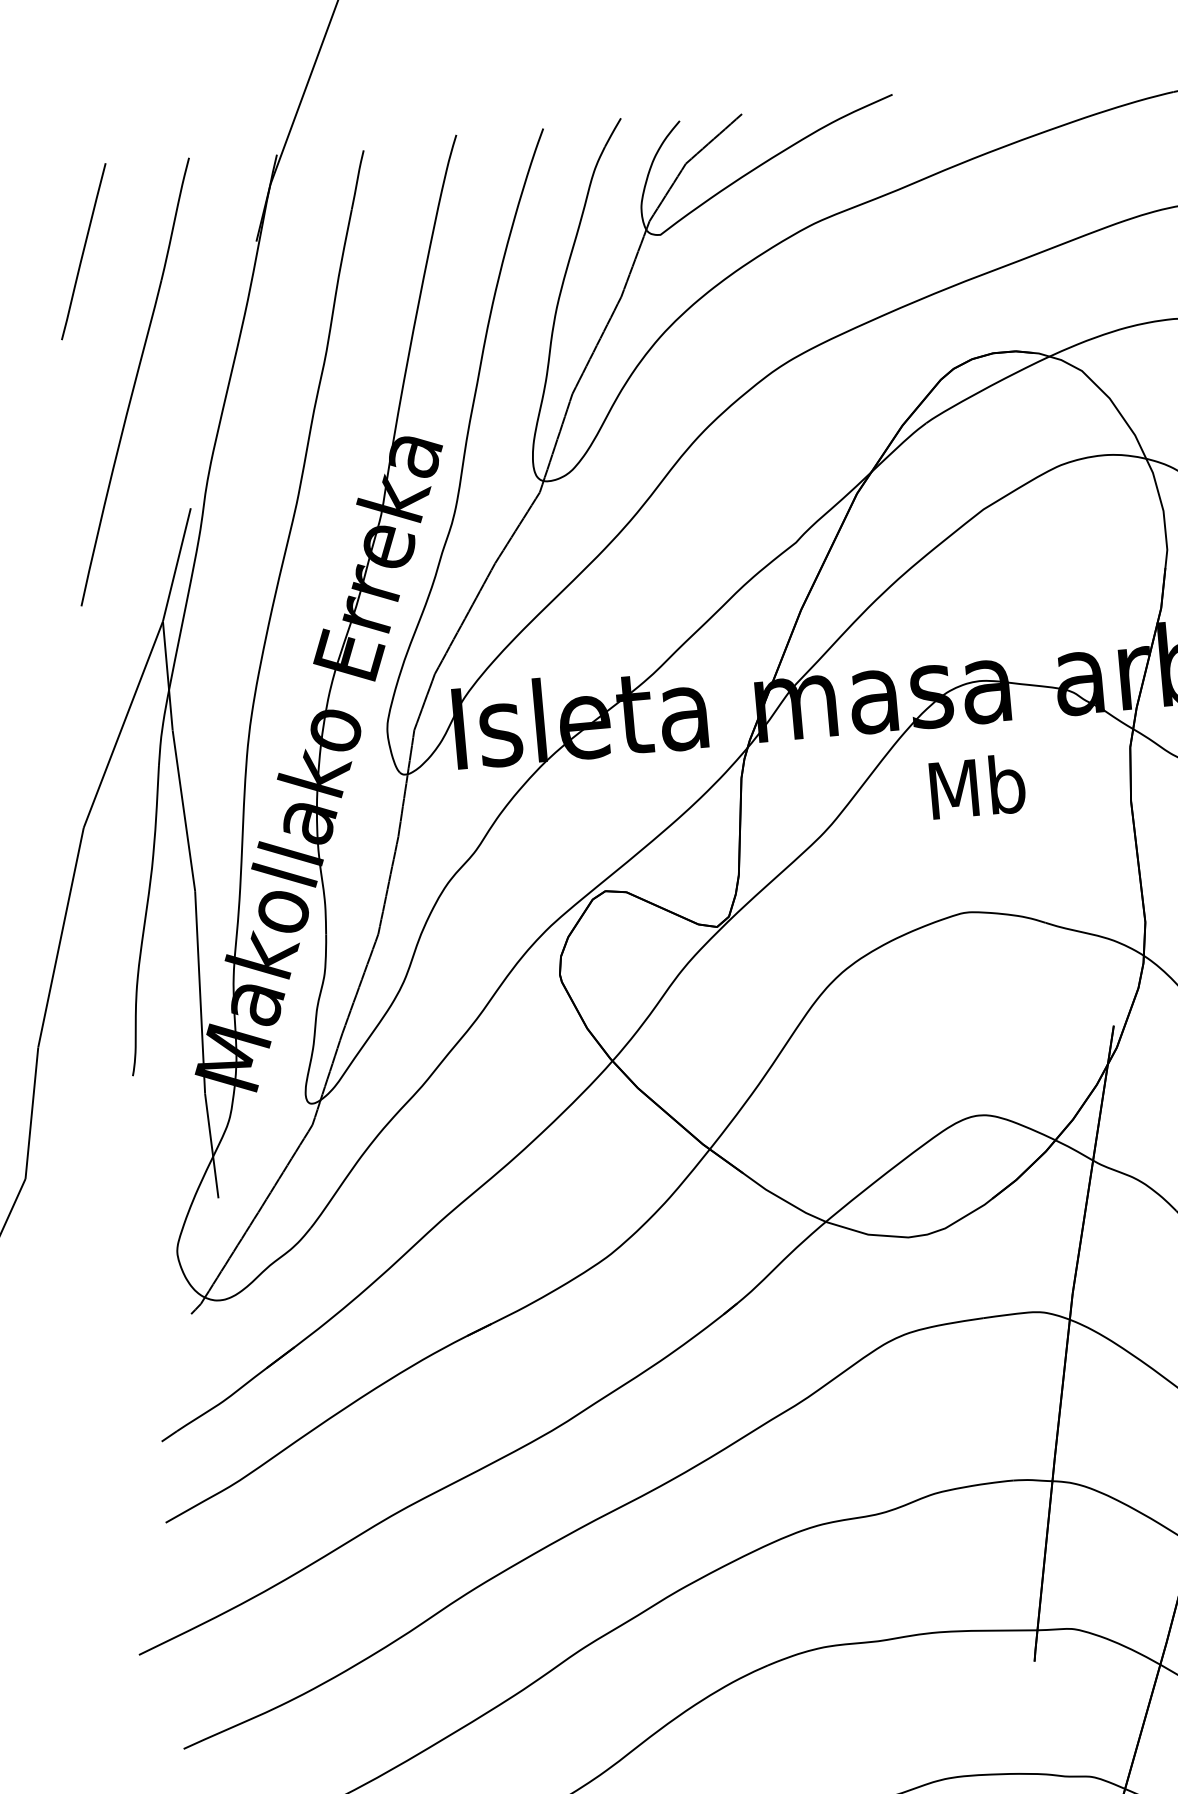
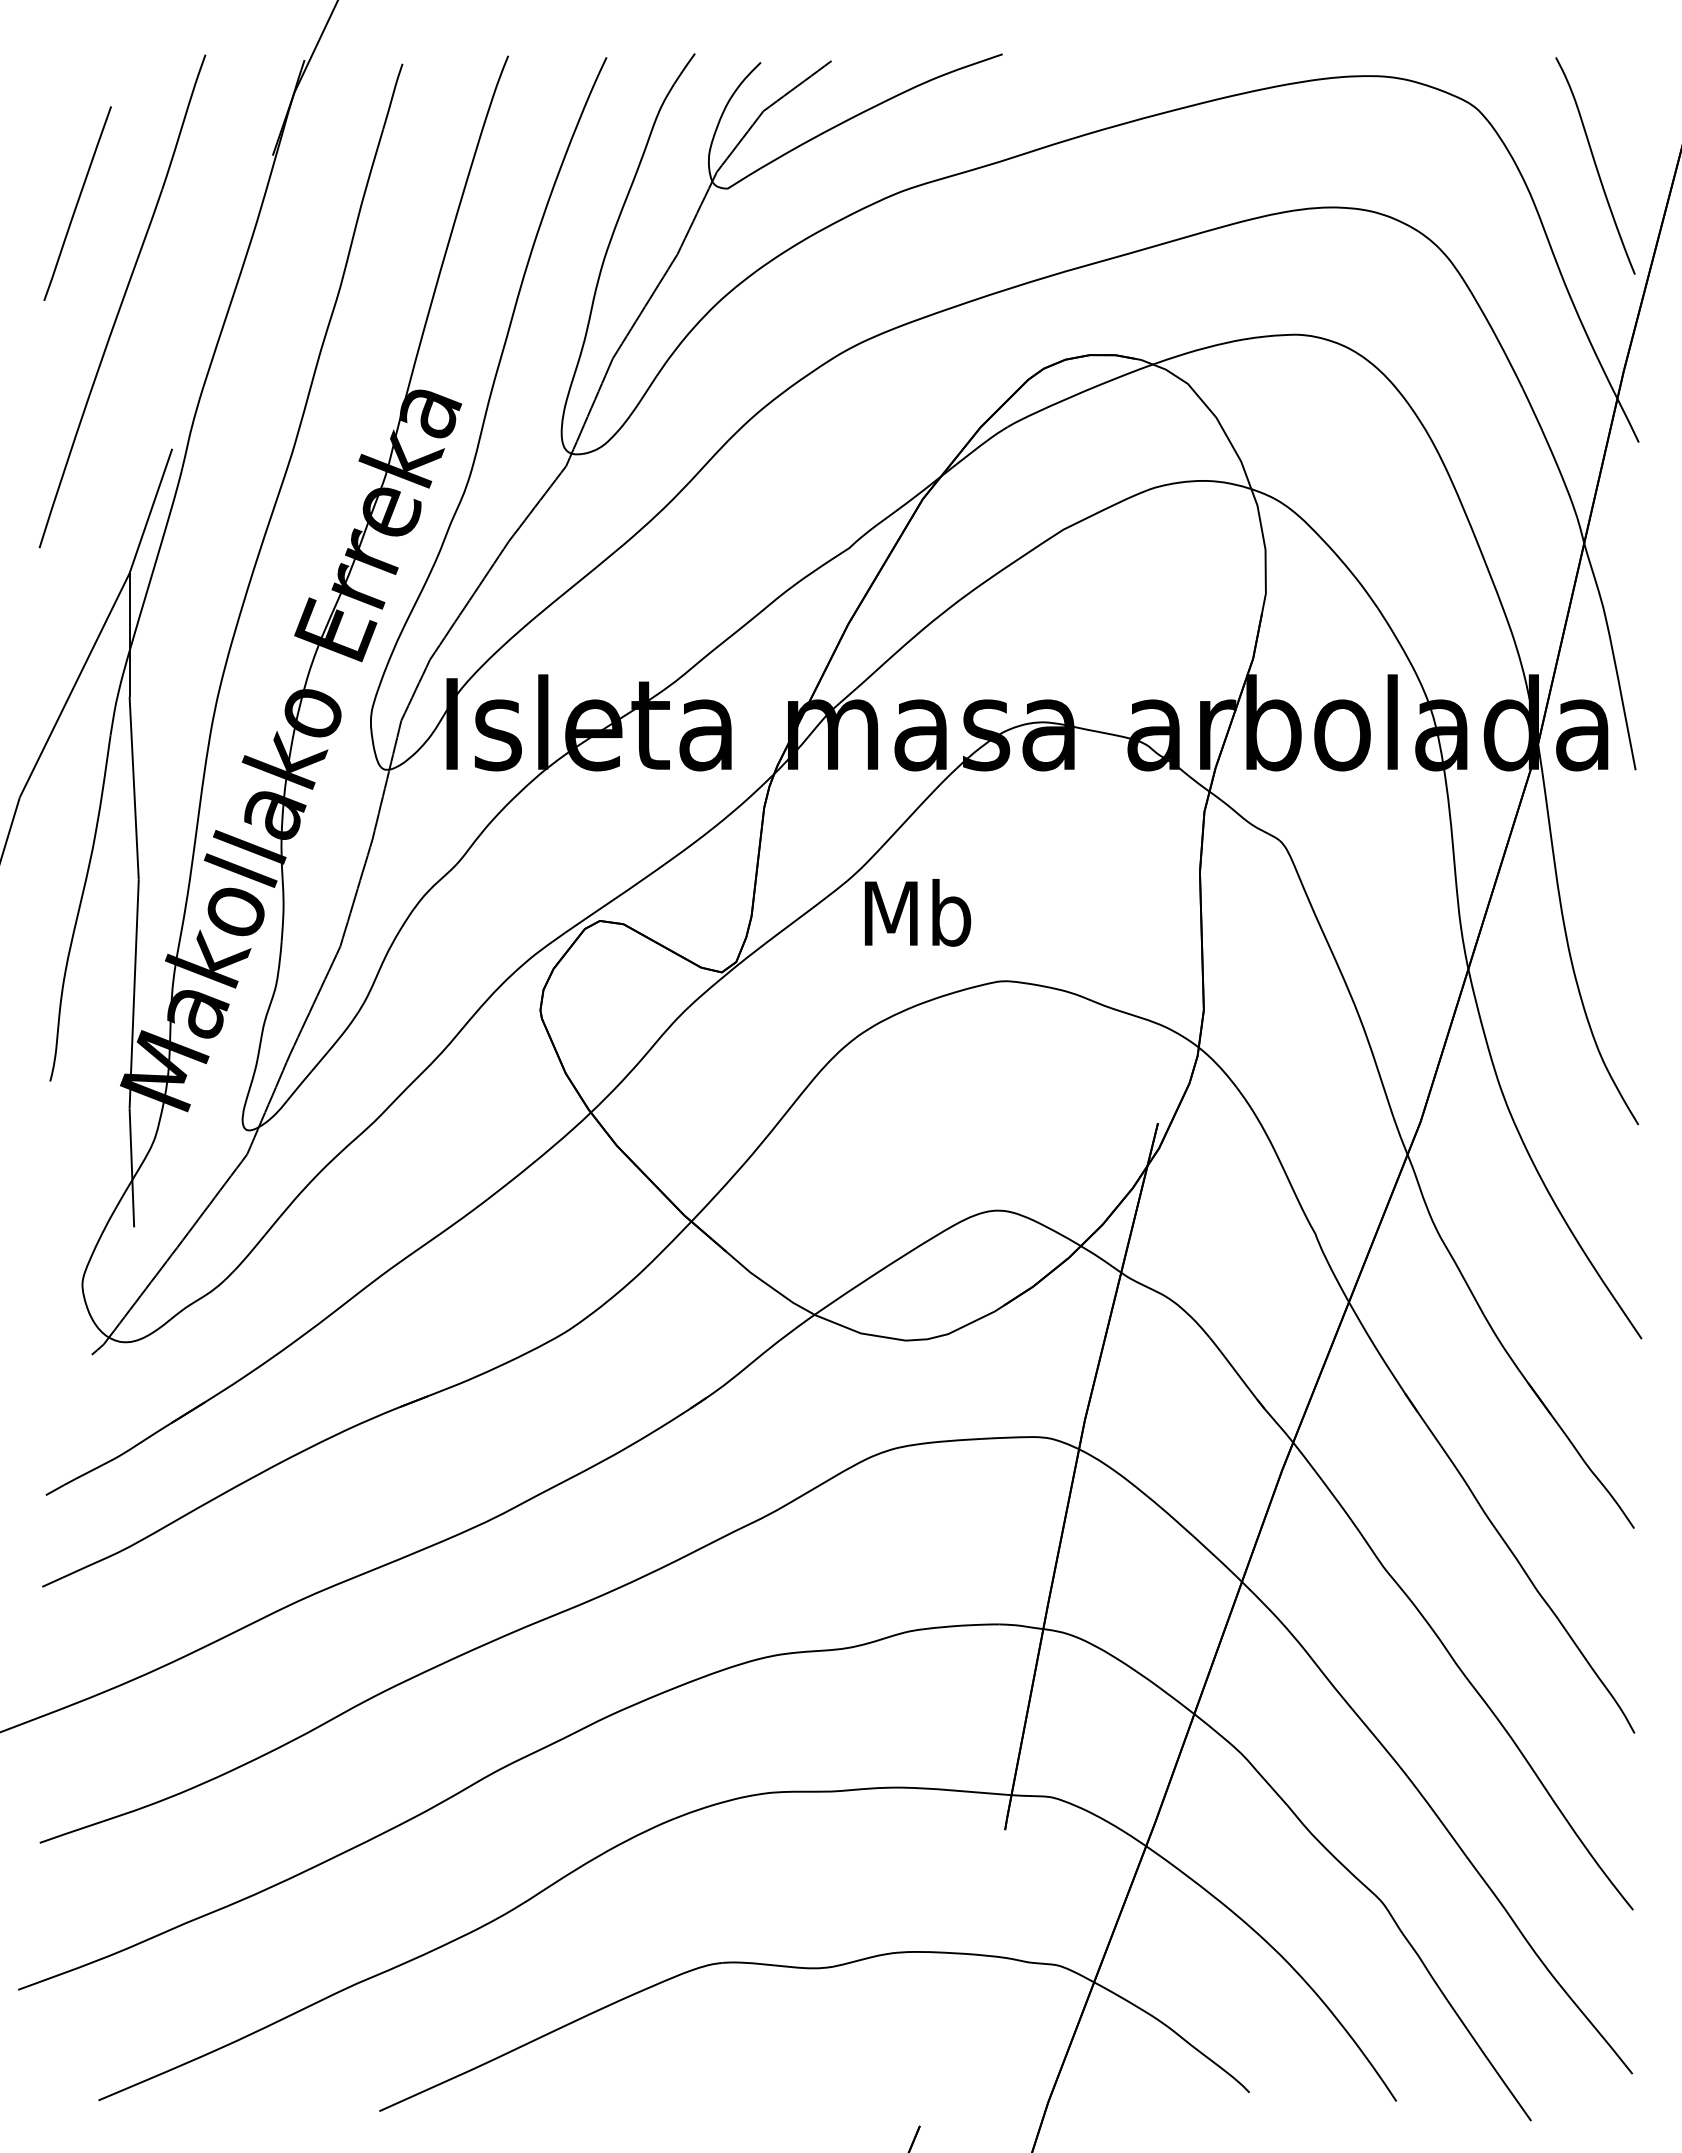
line: (83, 251) -> (77, 203), moved
text: (978, 786) -> (918, 912), moved

